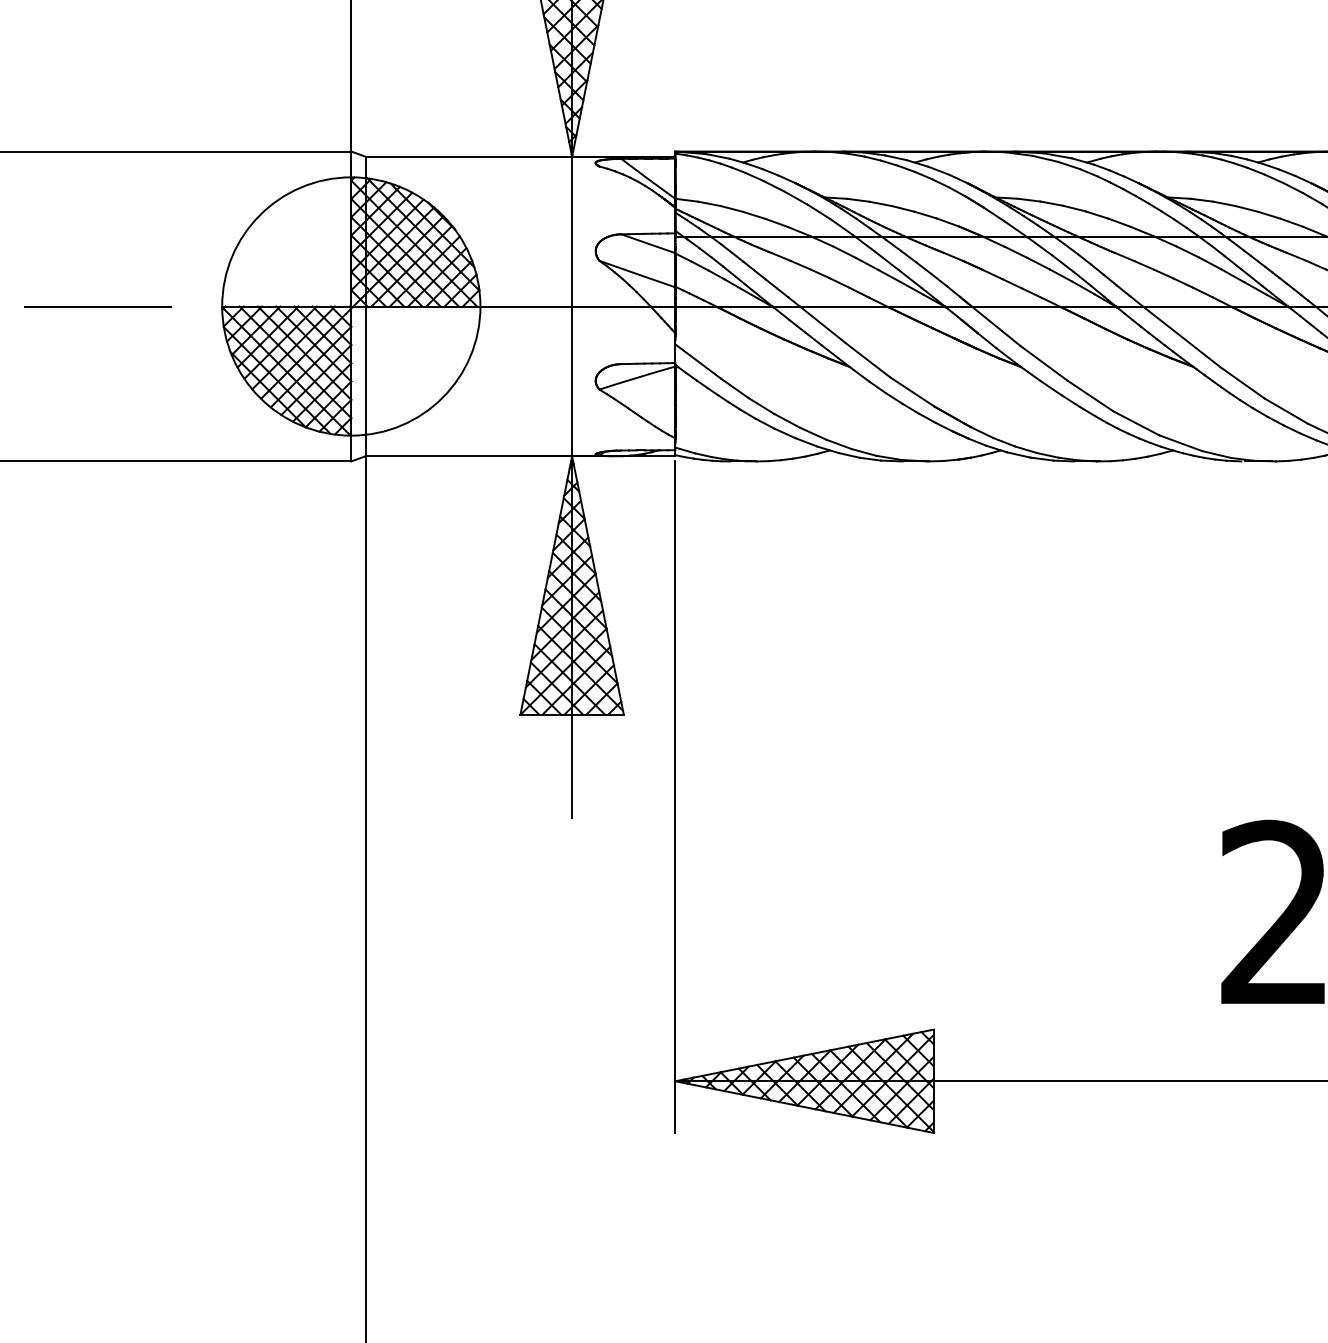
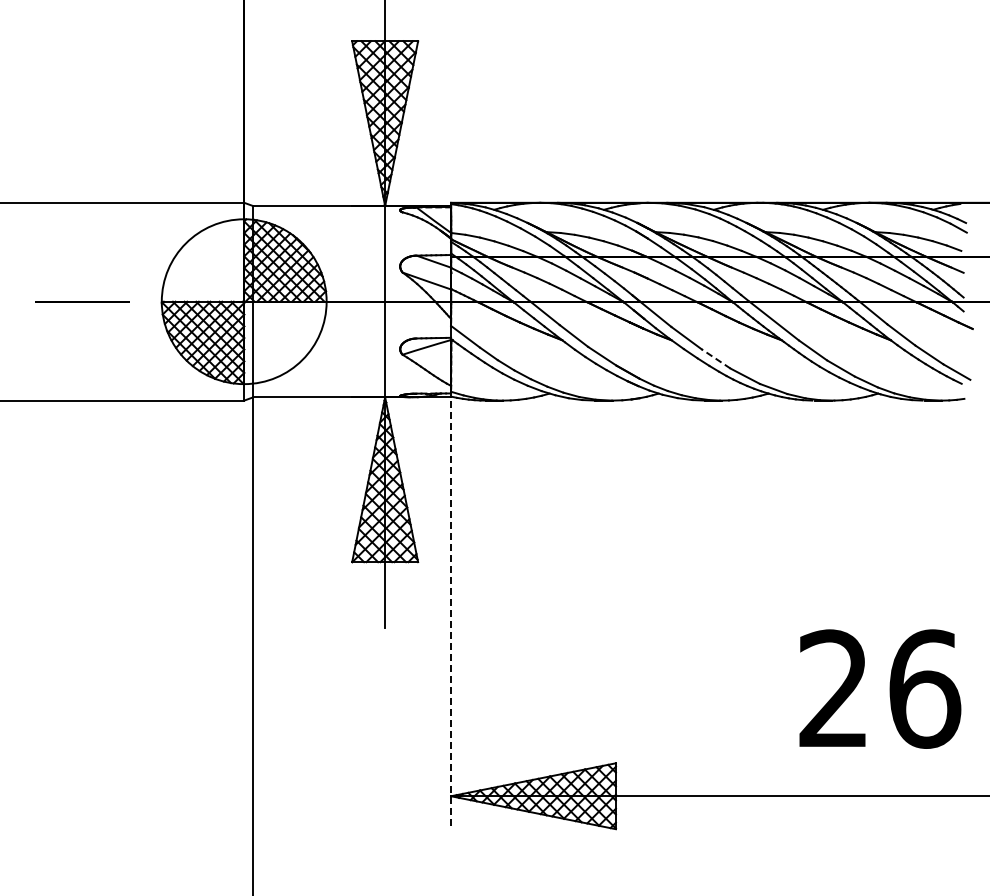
line: (1089, 395) -> (715, 358), solid -> dashed
line: (676, 798) -> (451, 615), solid -> dashed

